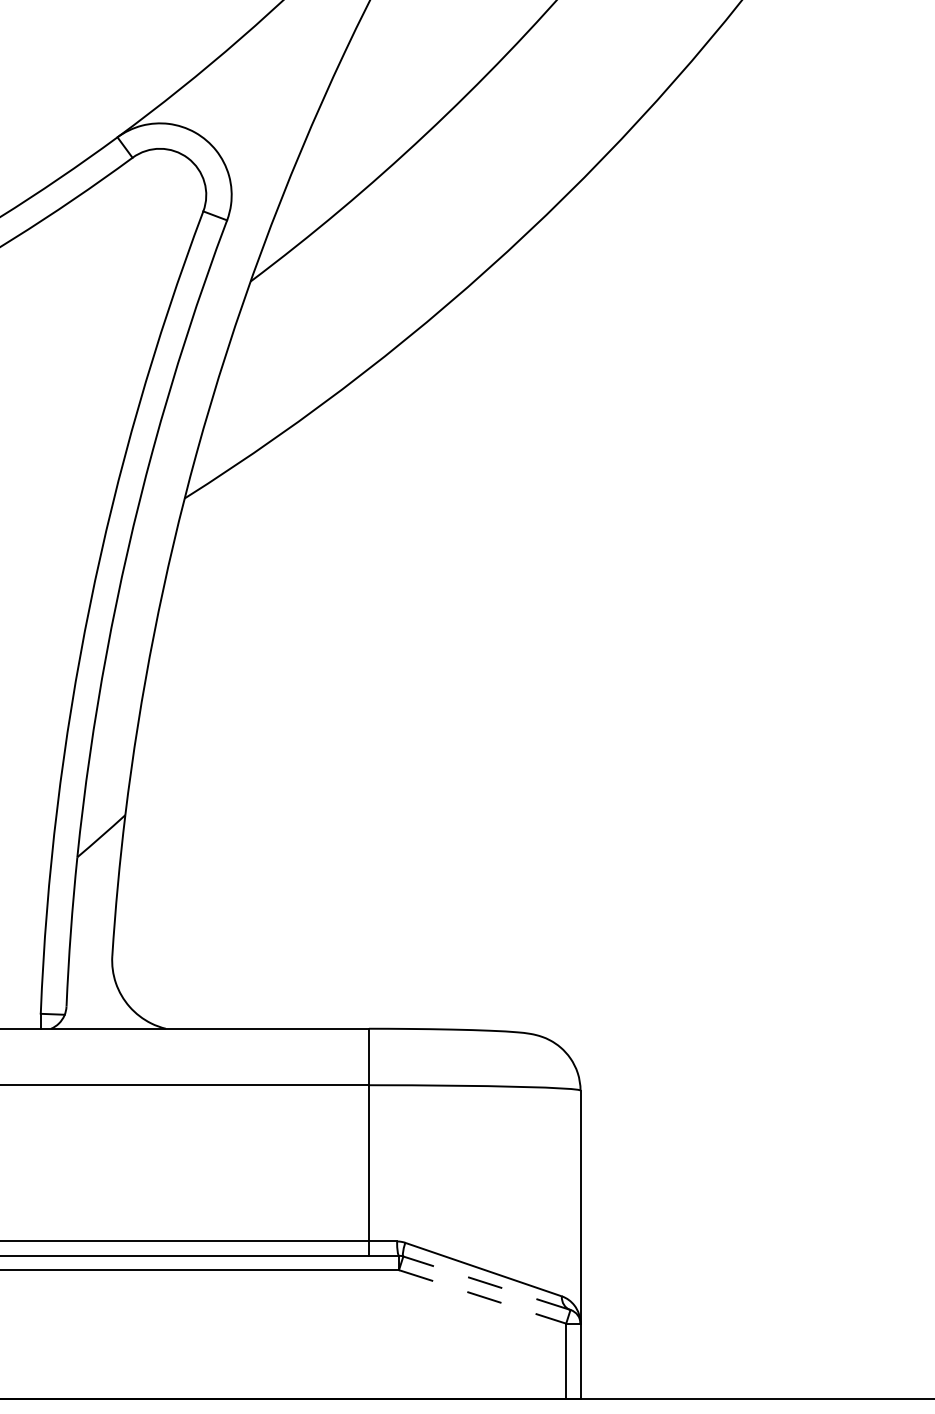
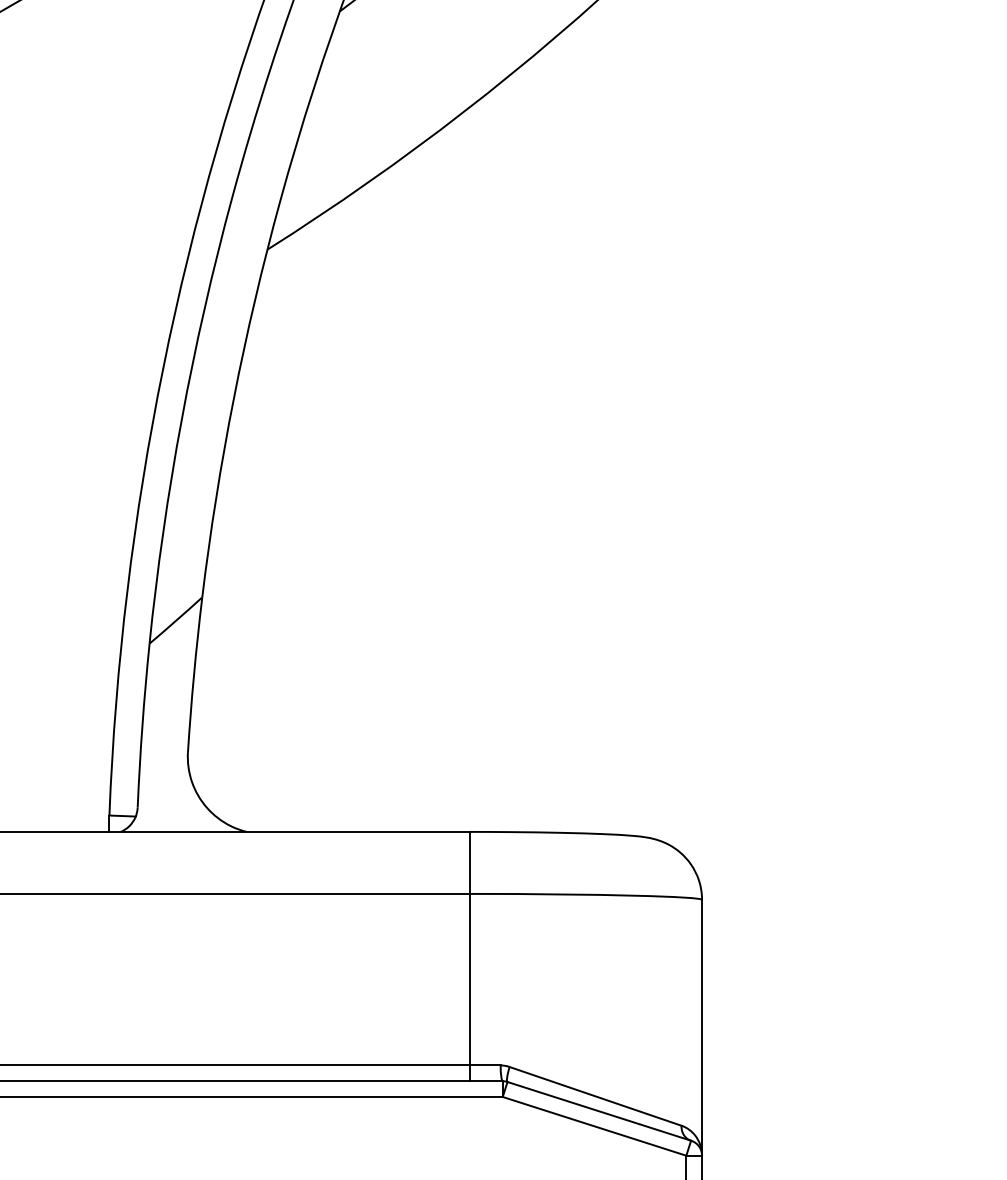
line: (486, 1283) -> (598, 1111), dashed -> solid
line: (482, 1296) -> (594, 1125), dashed -> solid

